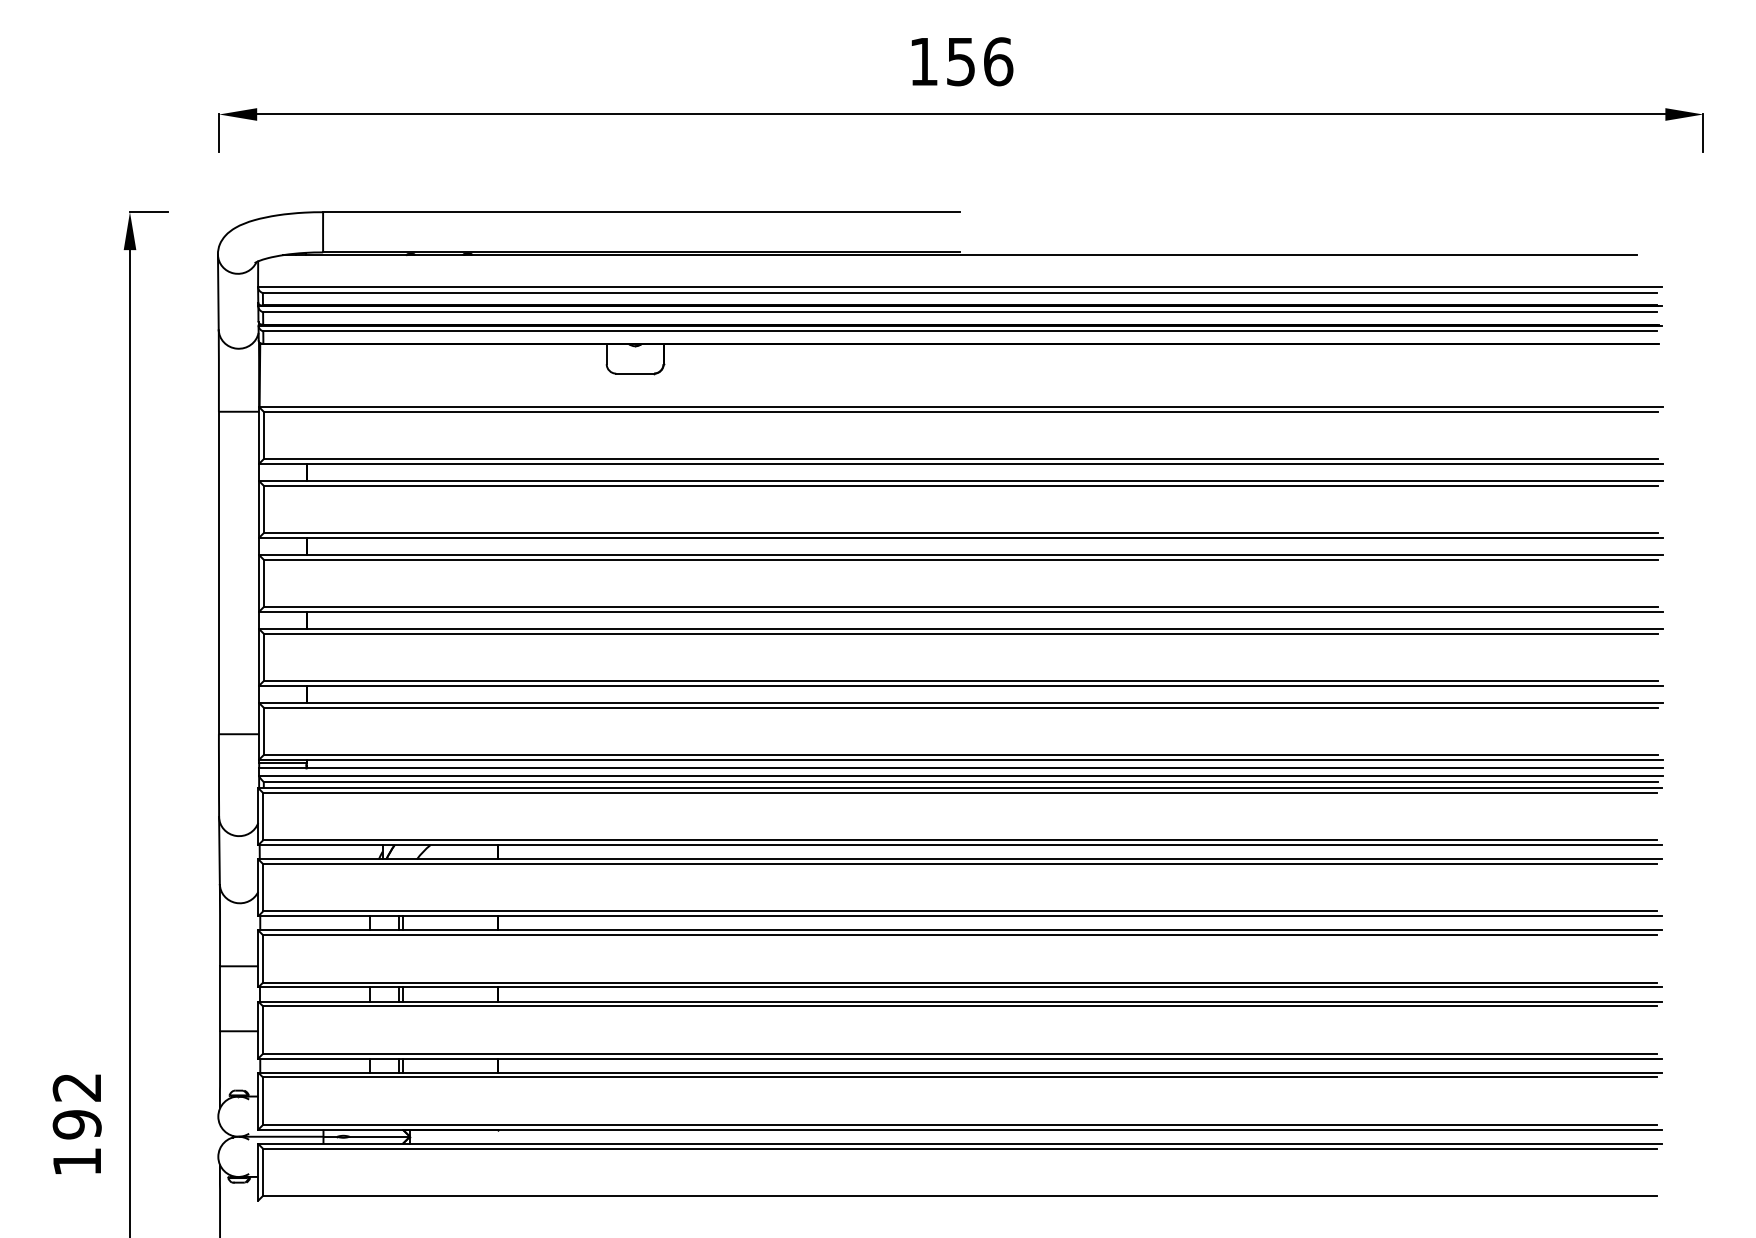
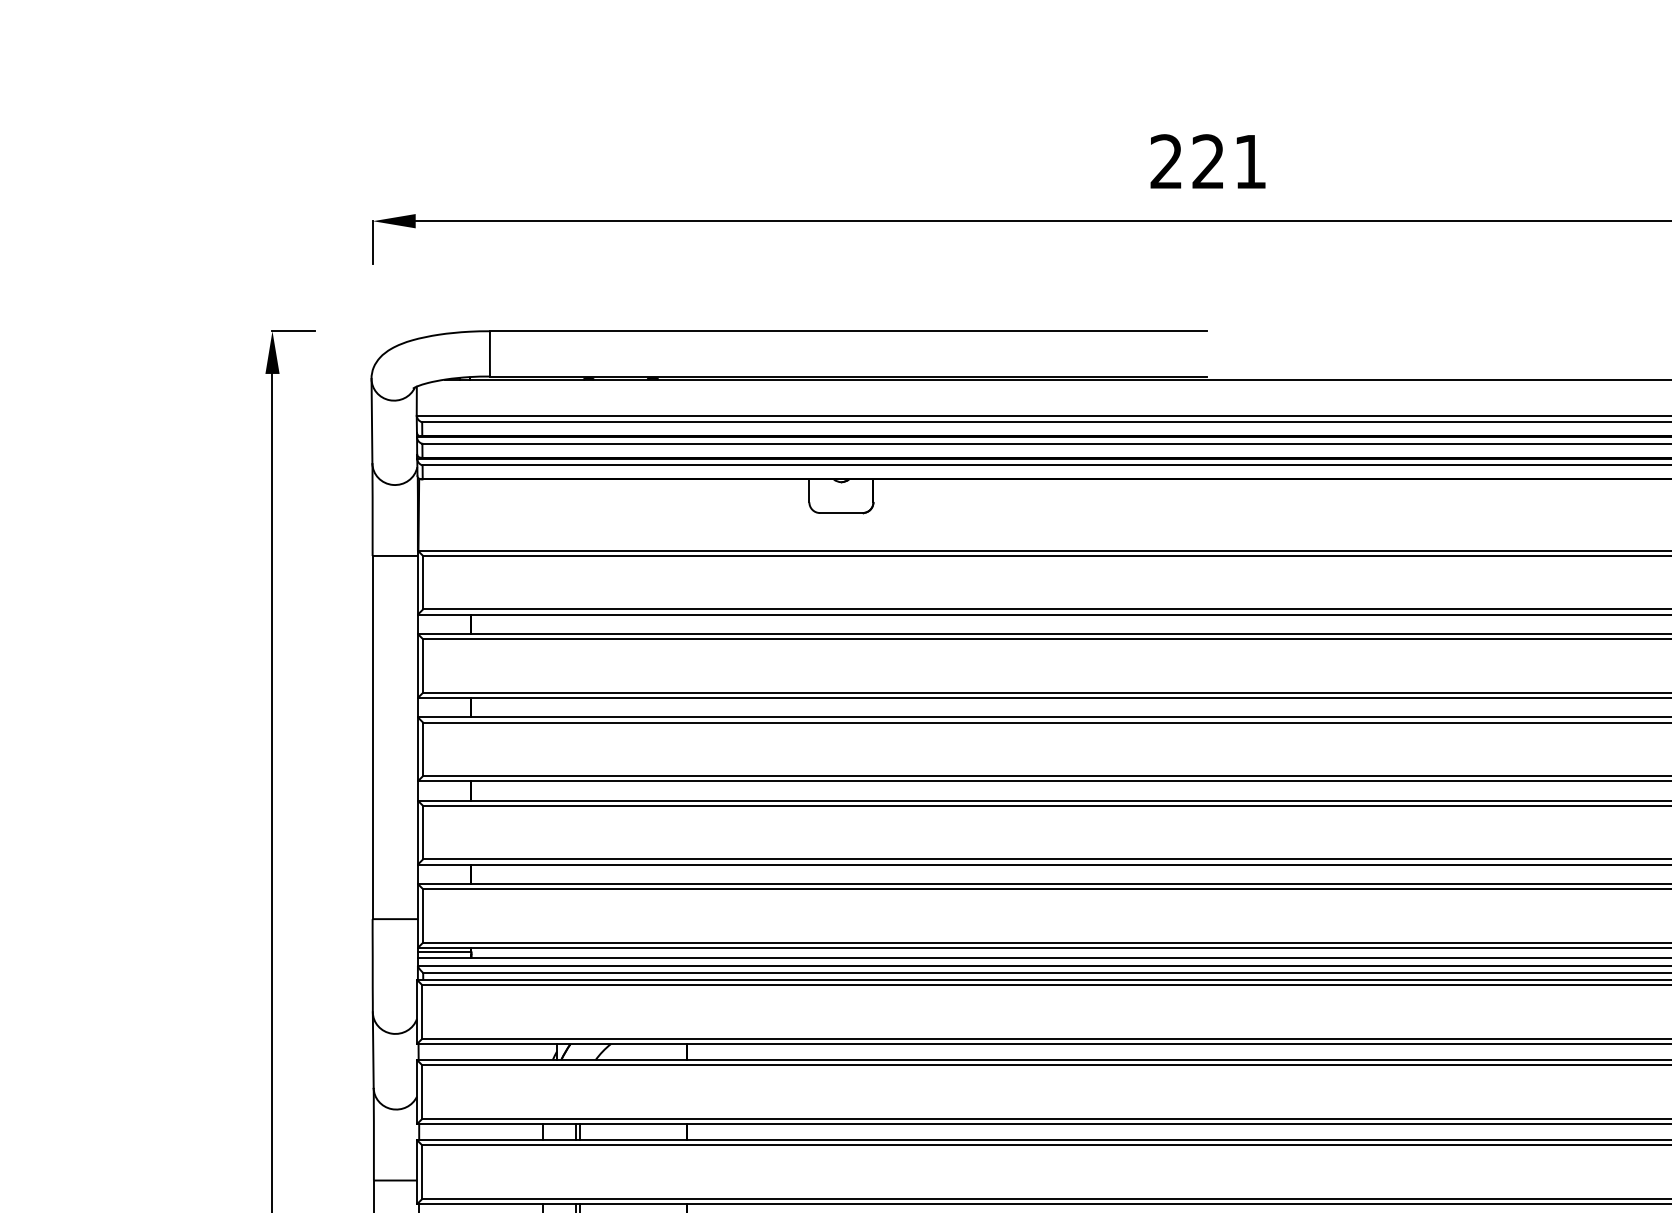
text: (961, 61) -> (1208, 161), 156 -> 221

